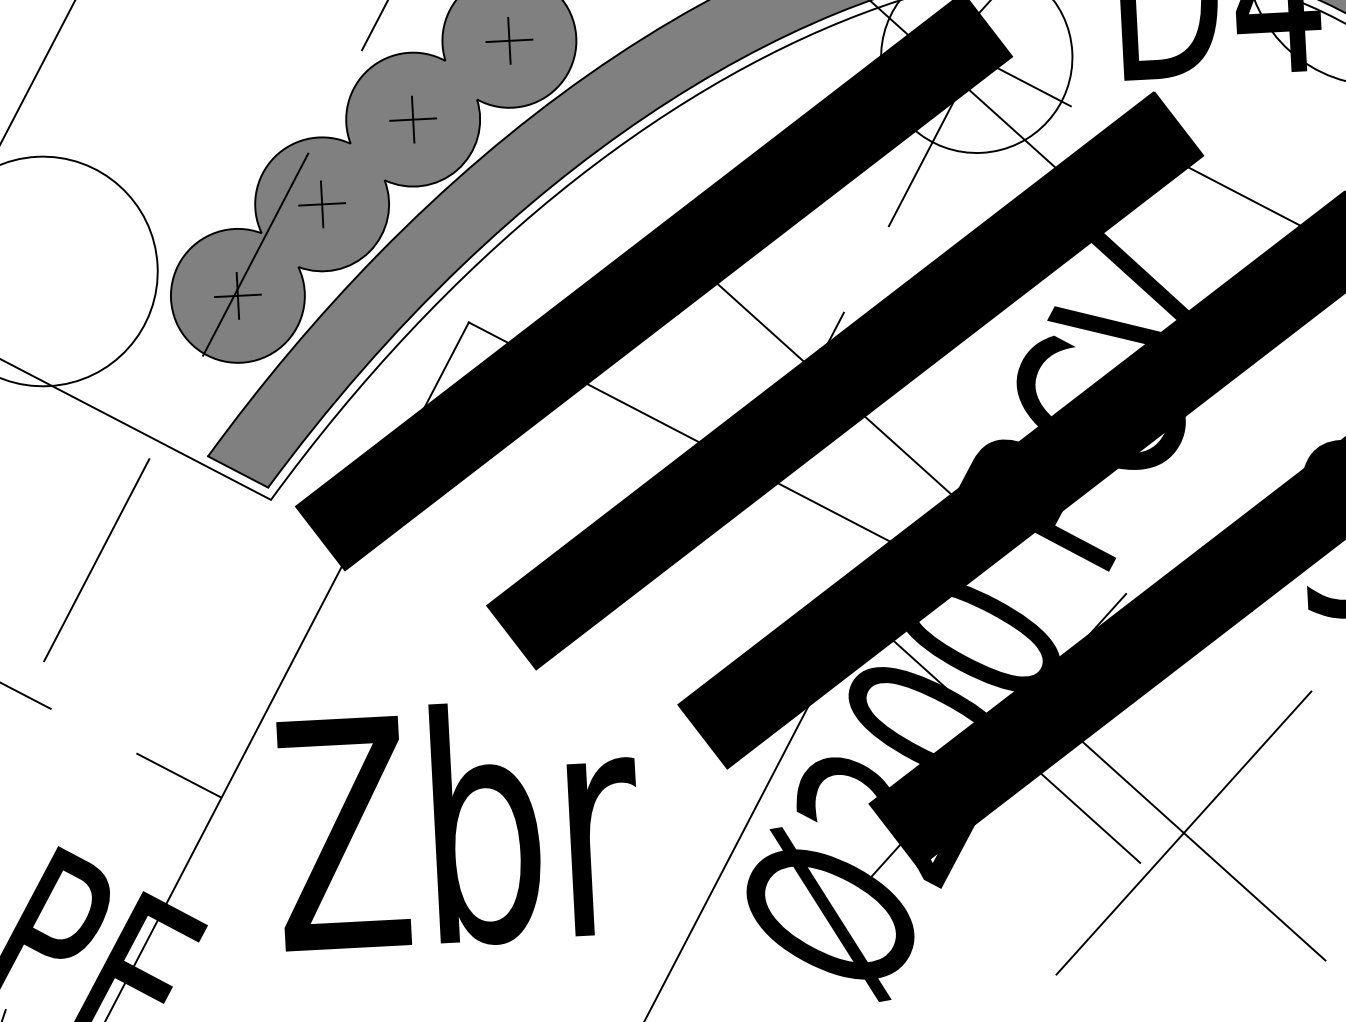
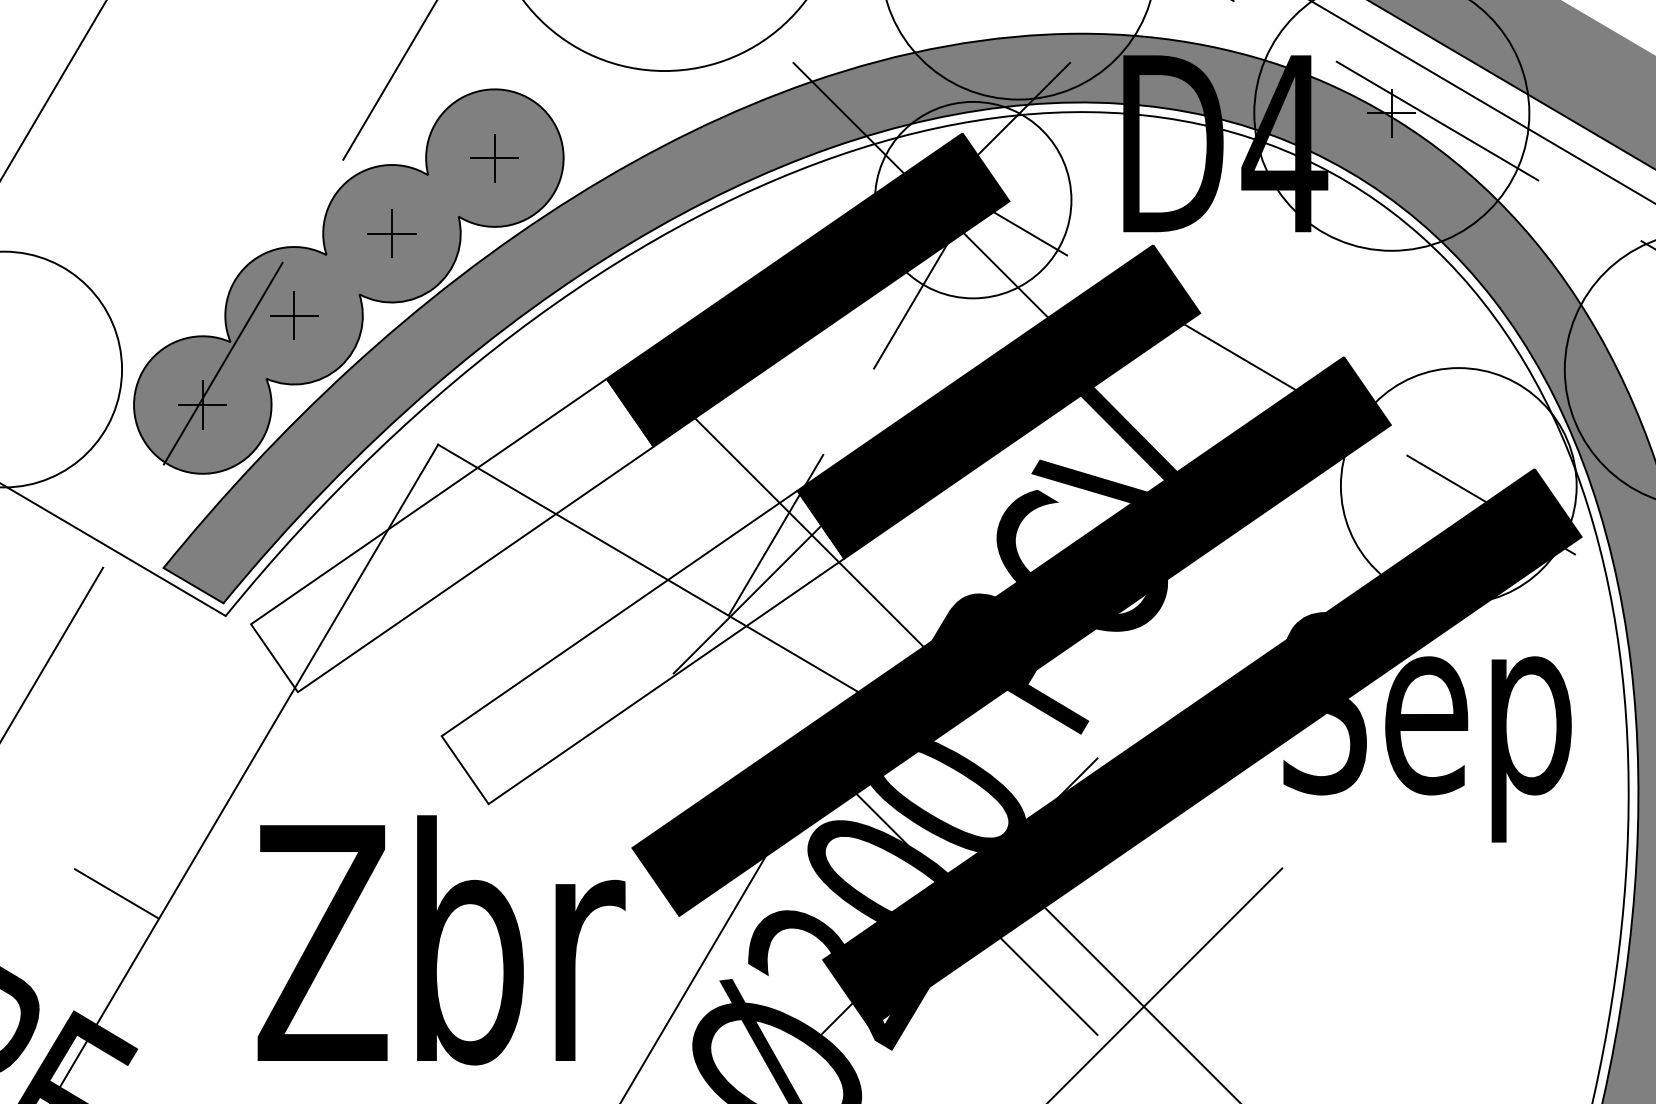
fill: (487, 410) -> (452, 535), removed
fill: (677, 509) -> (642, 647), removed
text: (458, 825) -> (441, 940), moved

